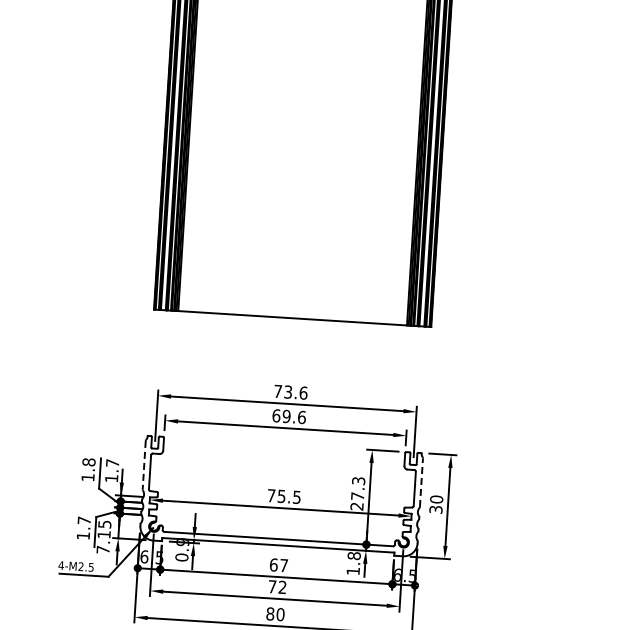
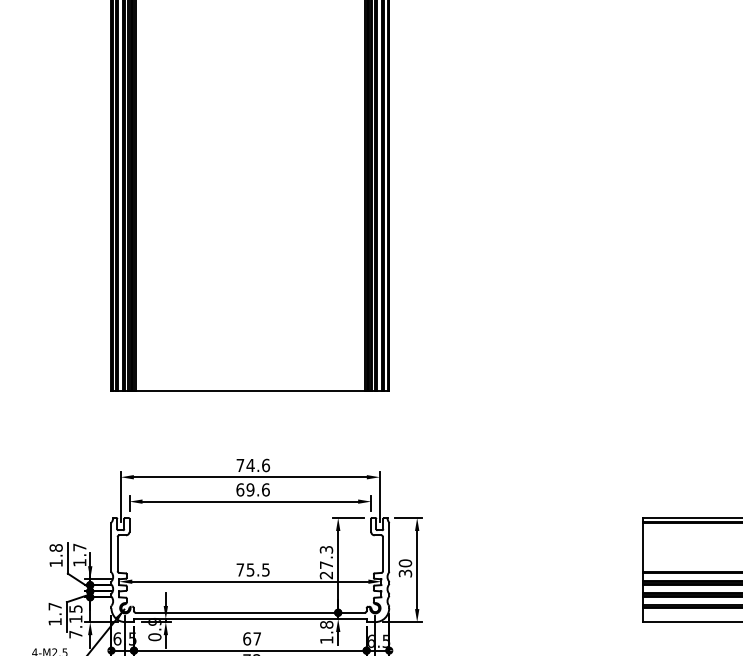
text: (288, 392) -> (250, 465), 73.6 -> 74.6
line: (144, 465) -> (111, 547), dashed -> solid
line: (421, 481) -> (389, 546), dashed -> solid

